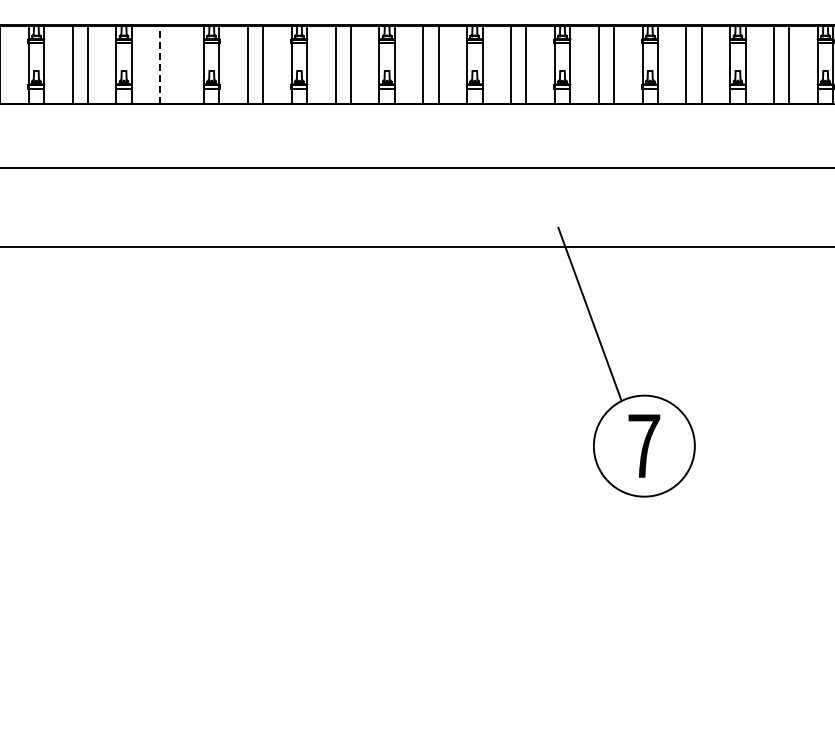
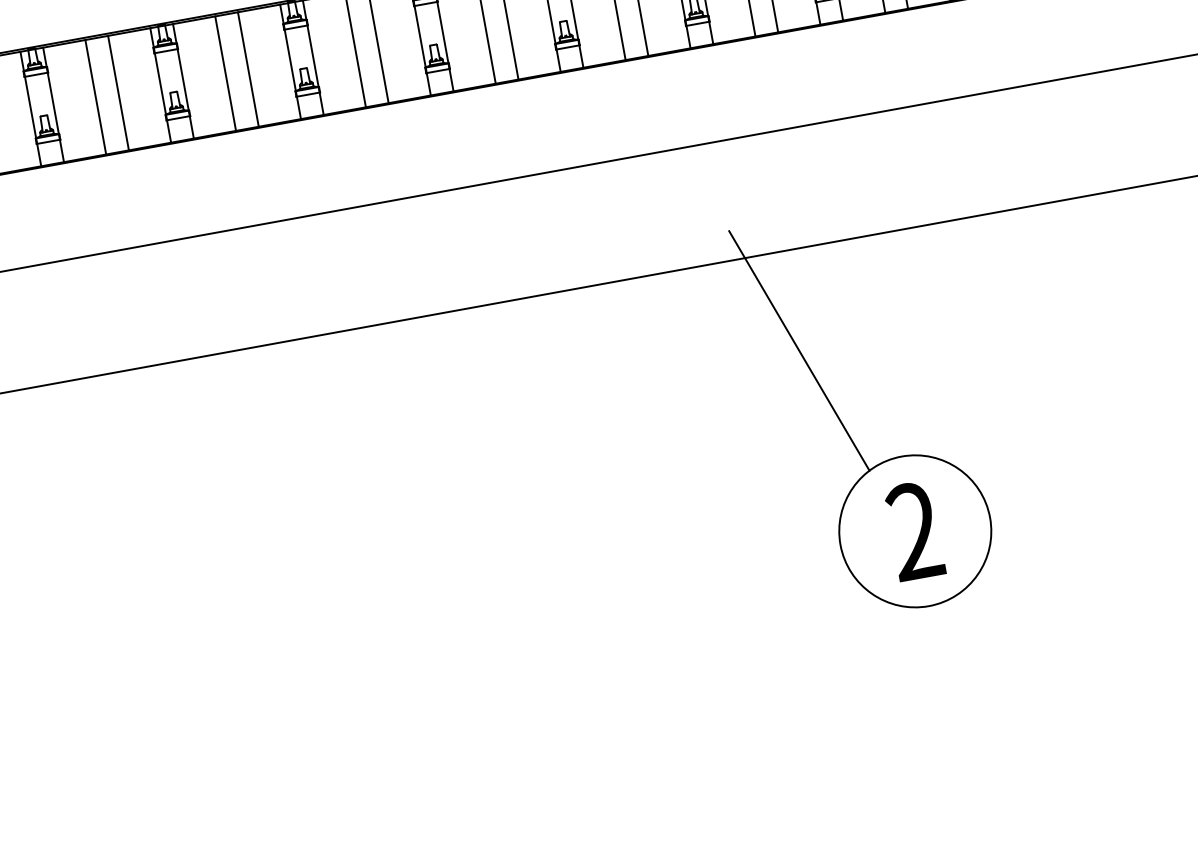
line: (160, 64) -> (96, 96), dashed -> solid
line: (175, 64) -> (118, 92), added
text: (644, 445) -> (915, 530), 7 -> 2

